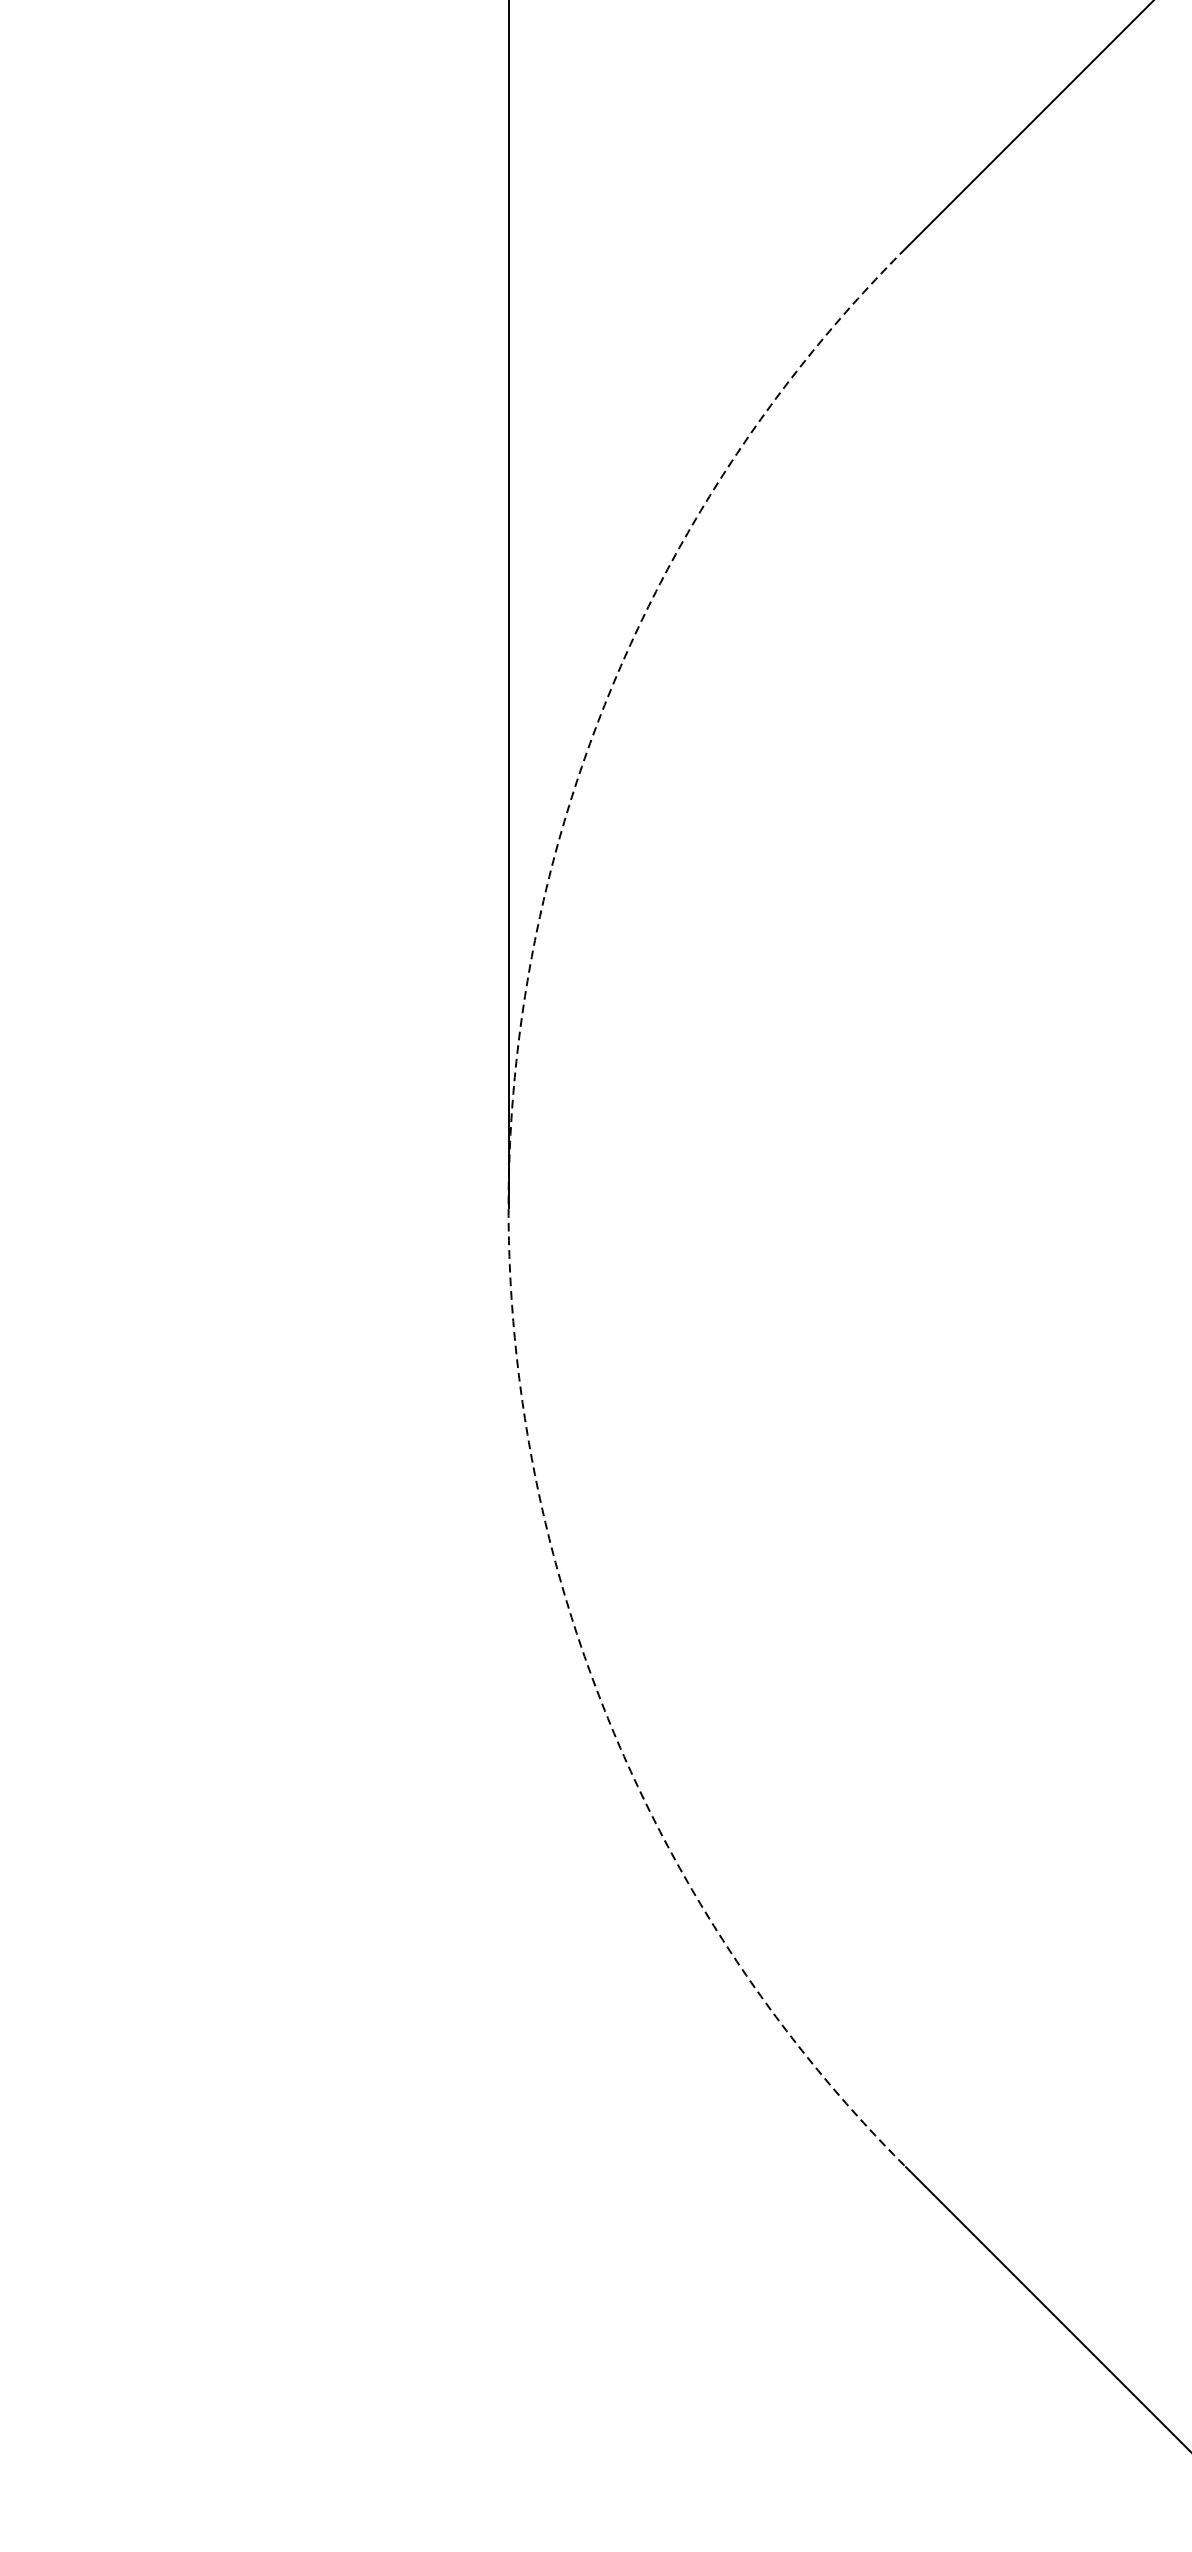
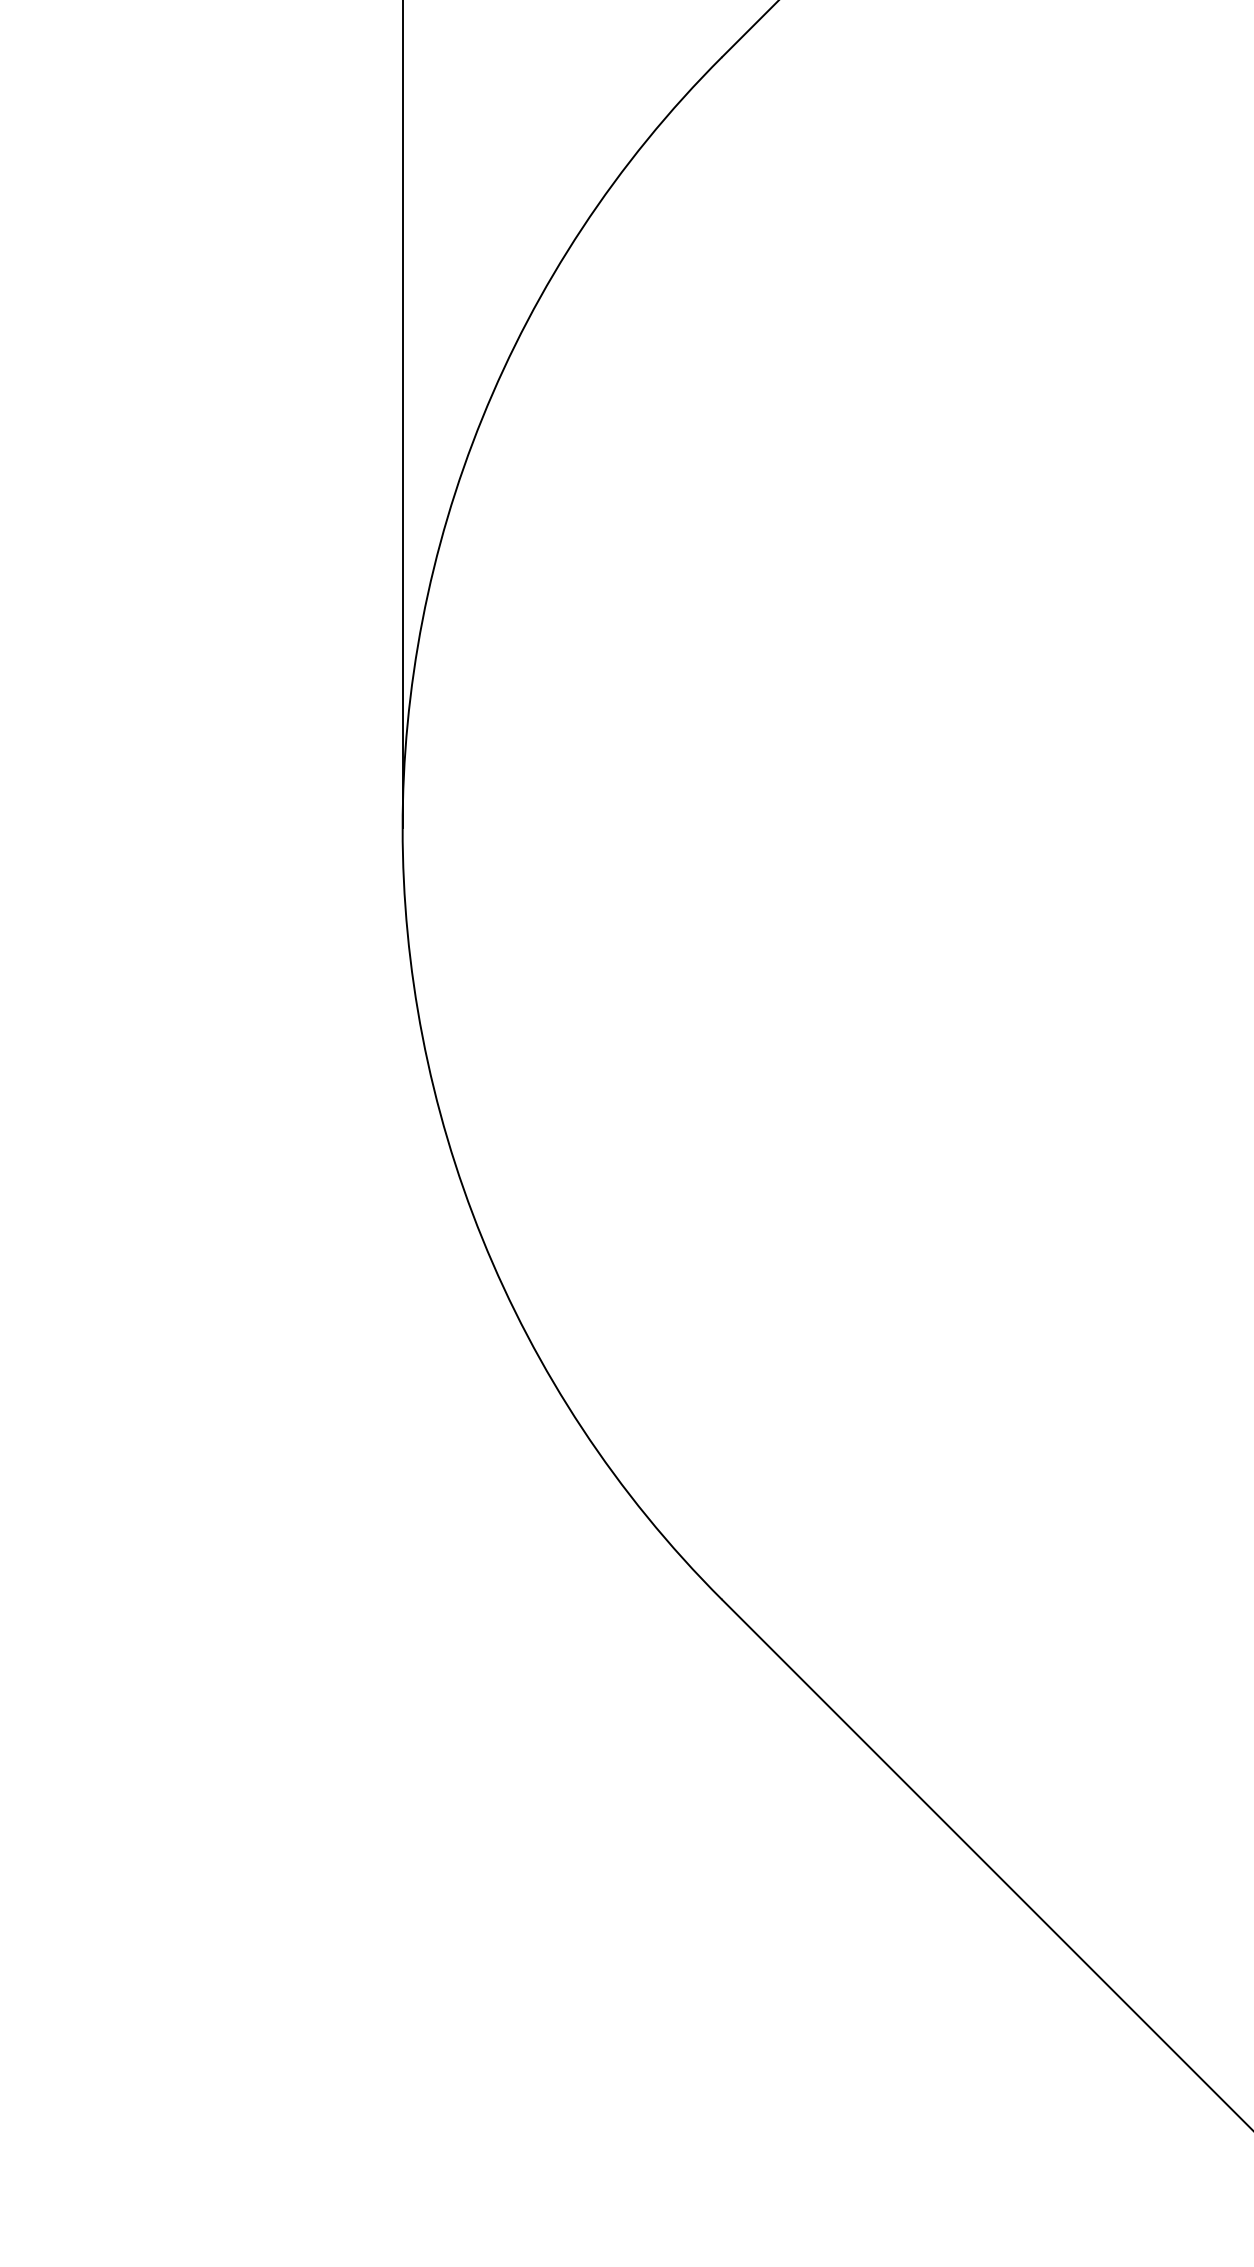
arc: (508, 1207) -> (402, 828), dashed -> solid

